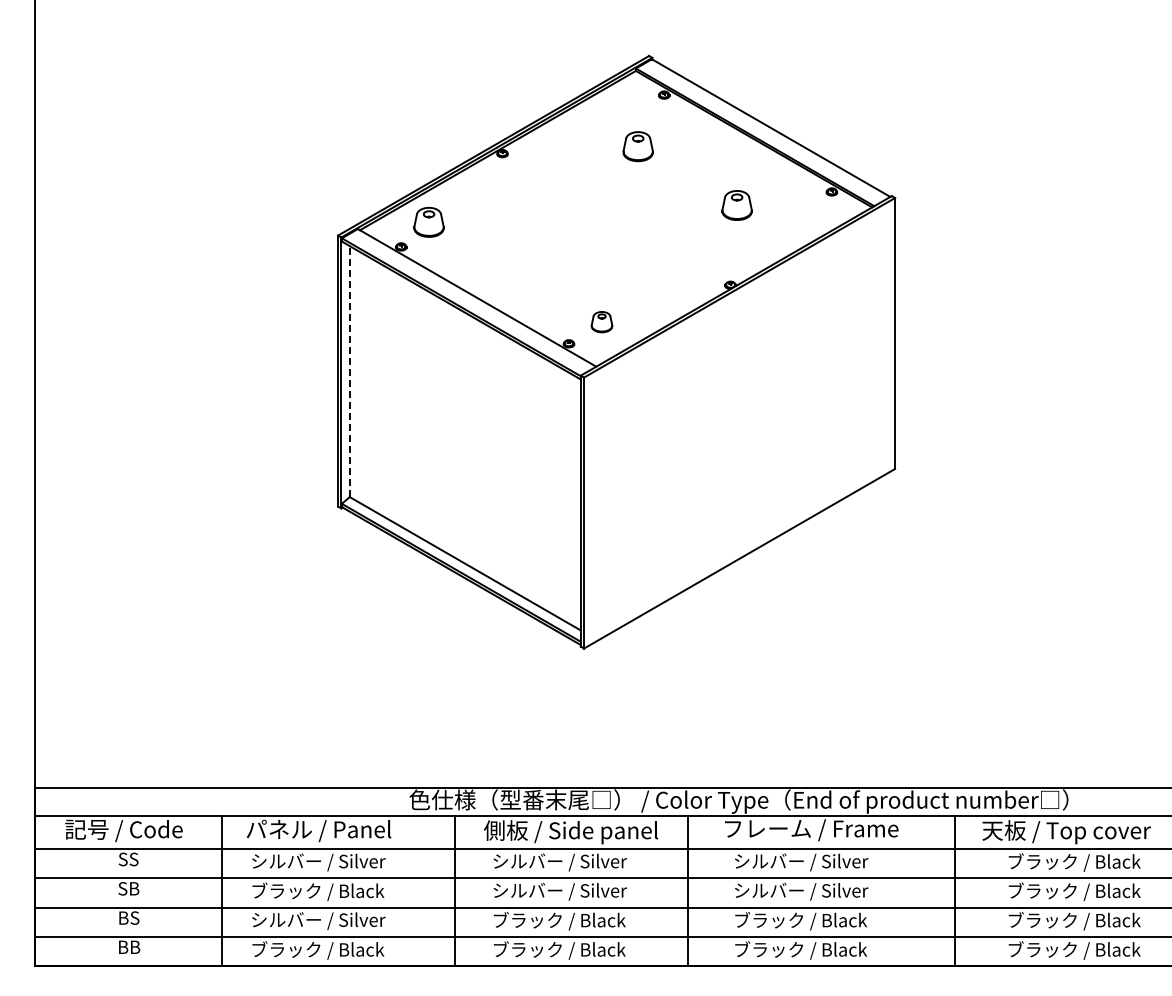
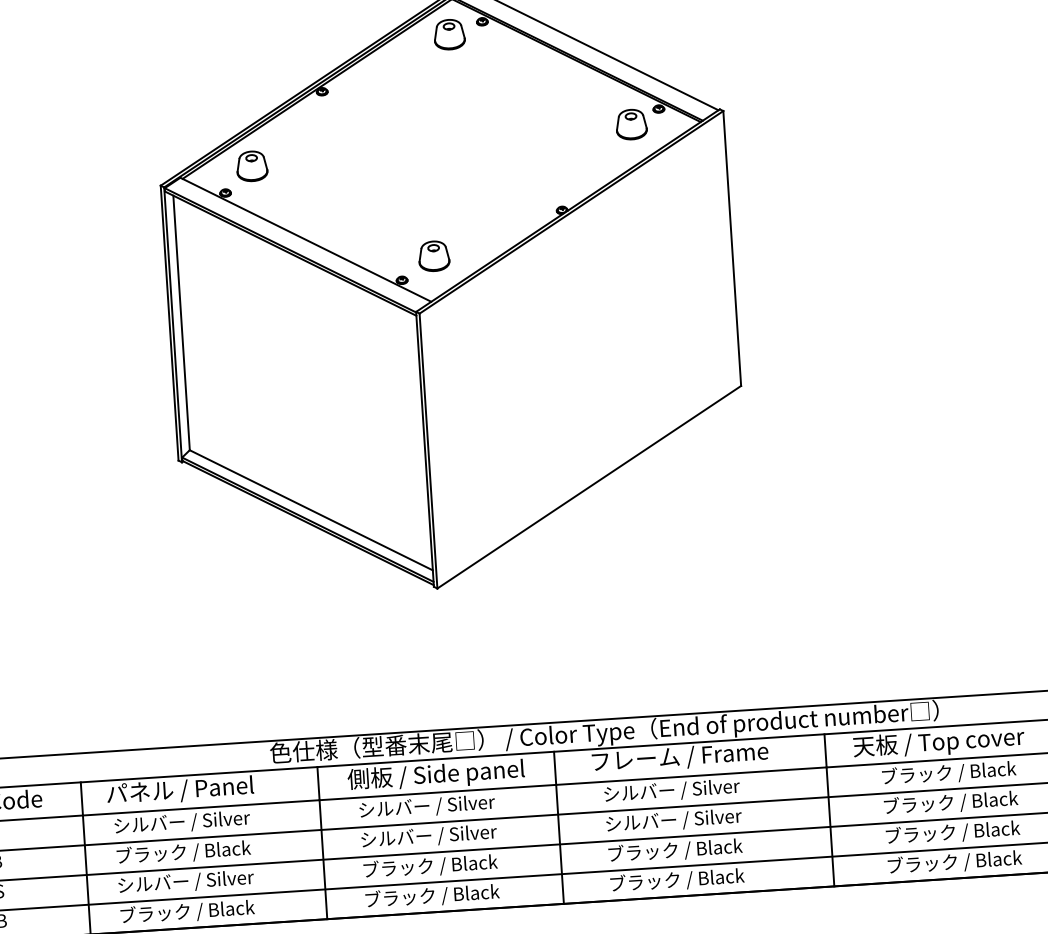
part: (637, 146) -> (448, 34), moved
part: (736, 205) -> (630, 124), moved
part: (601, 321) -> (433, 255), size x1.43
line: (349, 371) -> (181, 322), dashed -> solid

